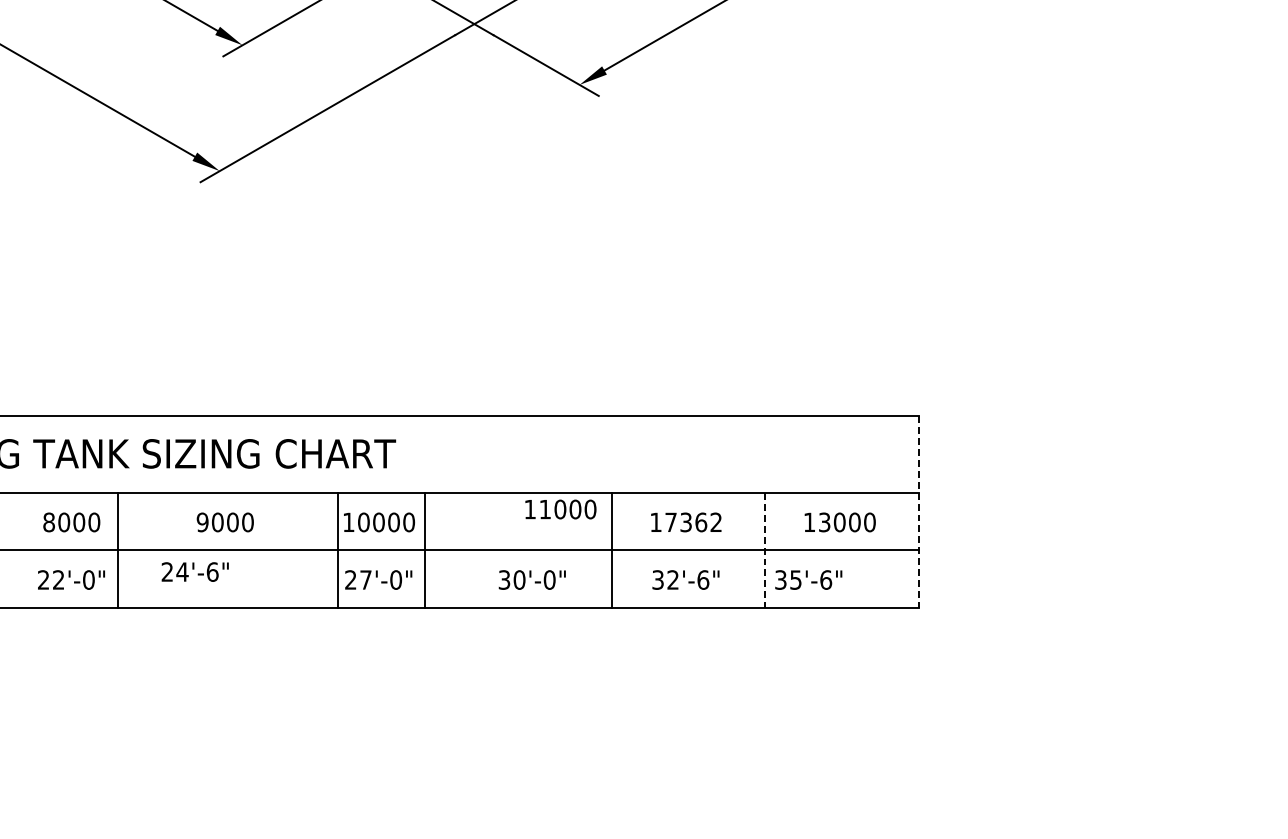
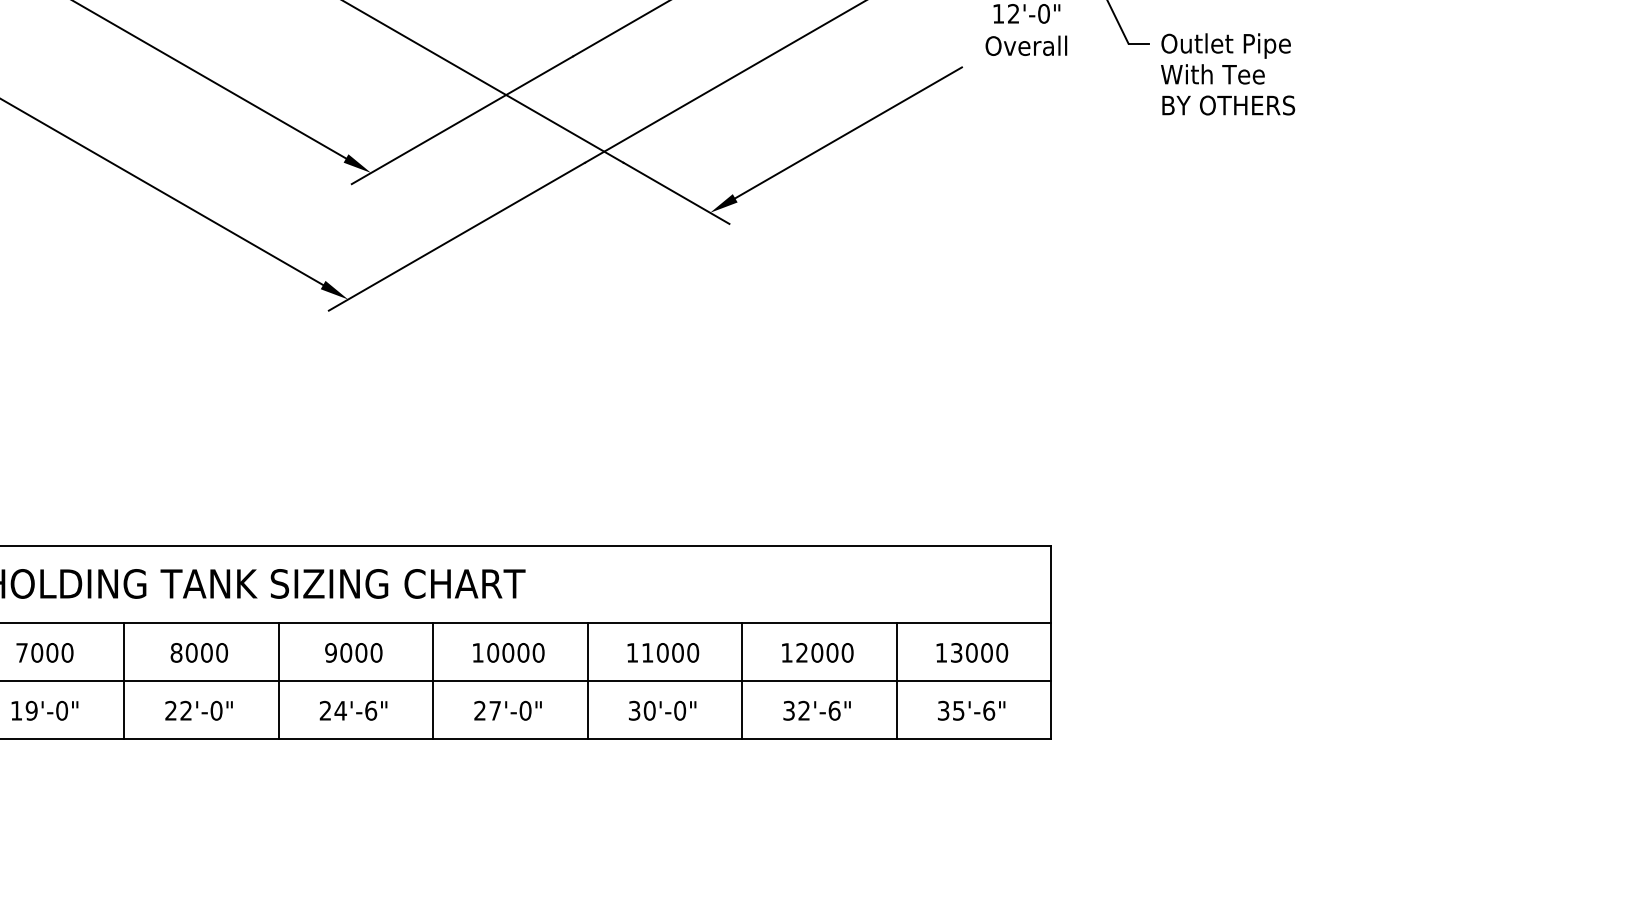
text: (561, 509) -> (663, 652), moved
line: (918, 512) -> (1051, 642), dashed -> solid
text: (693, 522) -> (824, 652), 17362 -> 12000
line: (117, 550) -> (278, 681), moved
line: (338, 550) -> (433, 681), moved
line: (424, 550) -> (587, 681), moved
line: (764, 550) -> (896, 681), dashed -> solid
text: (195, 571) -> (353, 710), moved
text: (808, 579) -> (971, 710), moved

